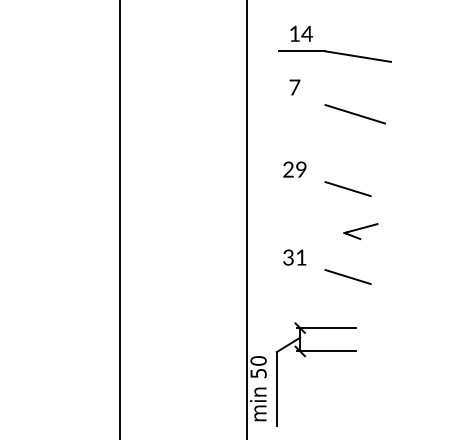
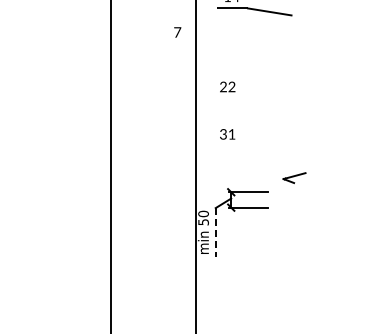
text: (294, 87) -> (177, 32), moved
line: (354, 114) -> (267, 50), removed
text: (300, 170) -> (231, 87), 29 -> 22
line: (348, 188) -> (263, 99), removed
part: (360, 230) -> (294, 177), moved
text: (294, 257) -> (227, 134), moved
line: (348, 275) -> (263, 157), removed
line: (276, 390) -> (215, 233), solid -> dashed

